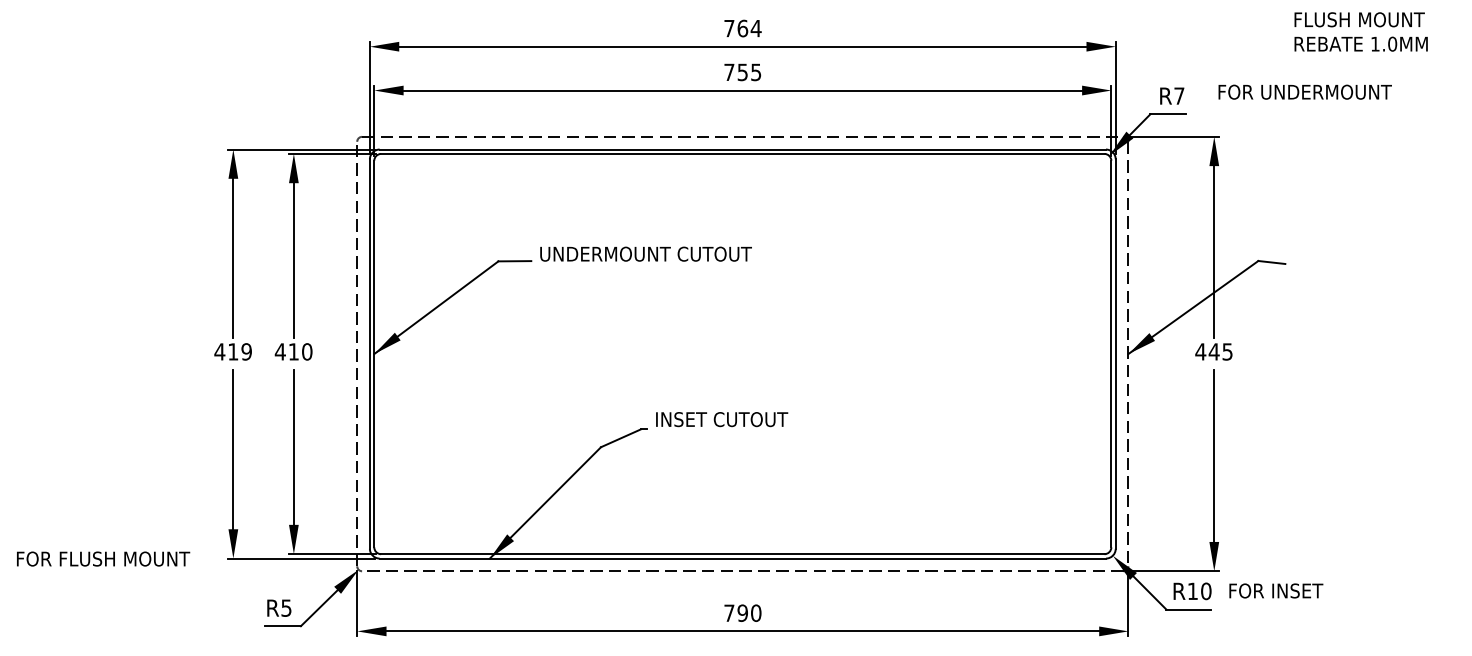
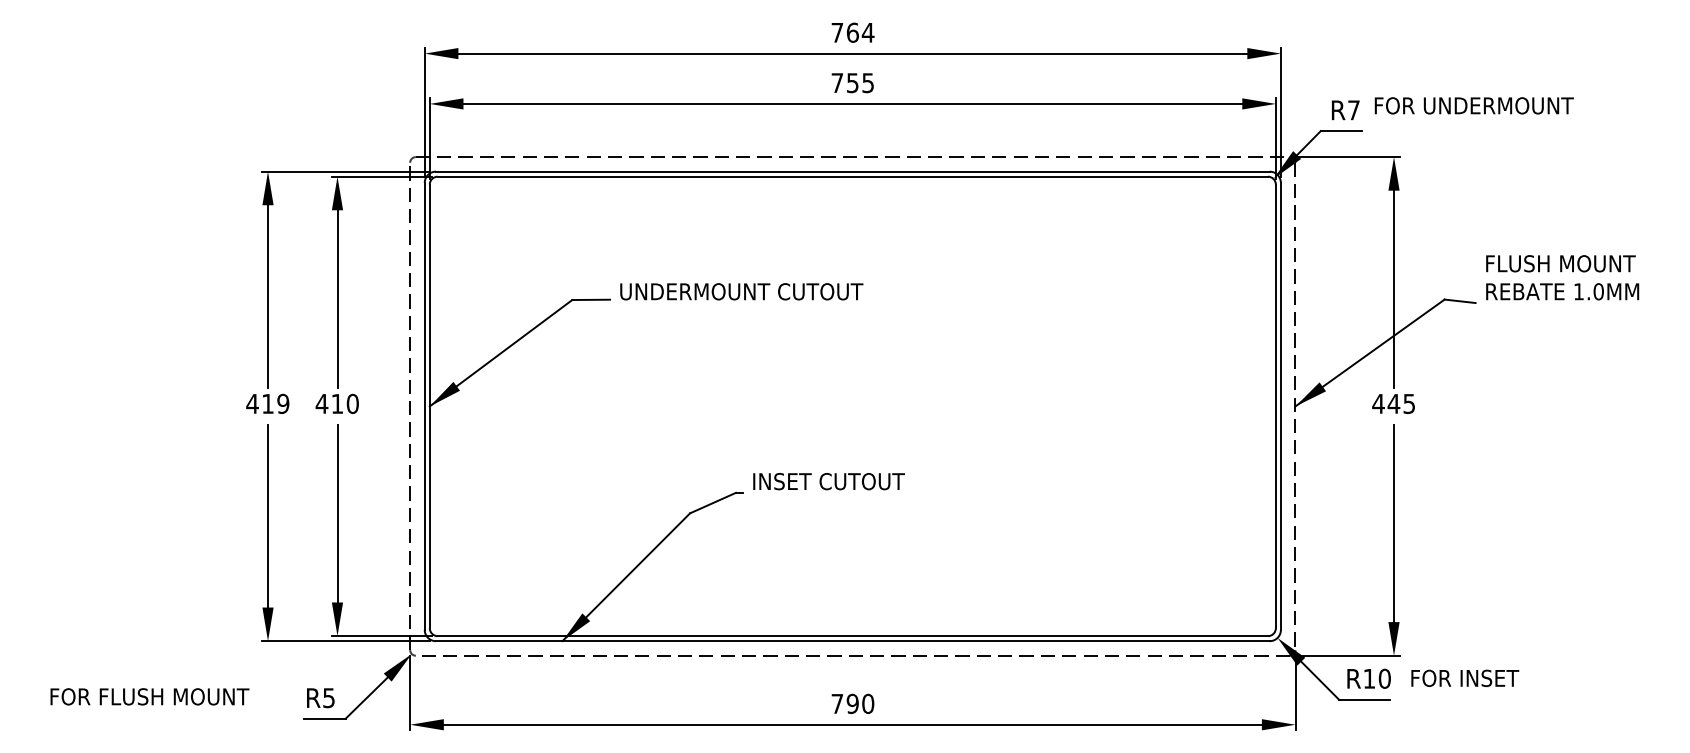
text: (1360, 31) -> (1561, 277), moved
text: (1304, 91) -> (1473, 105), moved
text: (103, 558) -> (149, 696), moved

